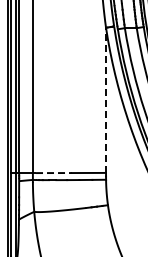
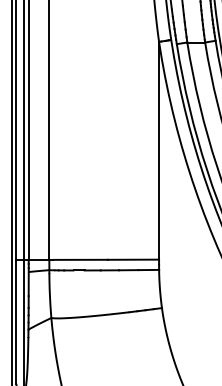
line: (106, 100) -> (159, 150), dashed -> solid
line: (53, 173) -> (80, 260), dashed -> solid

